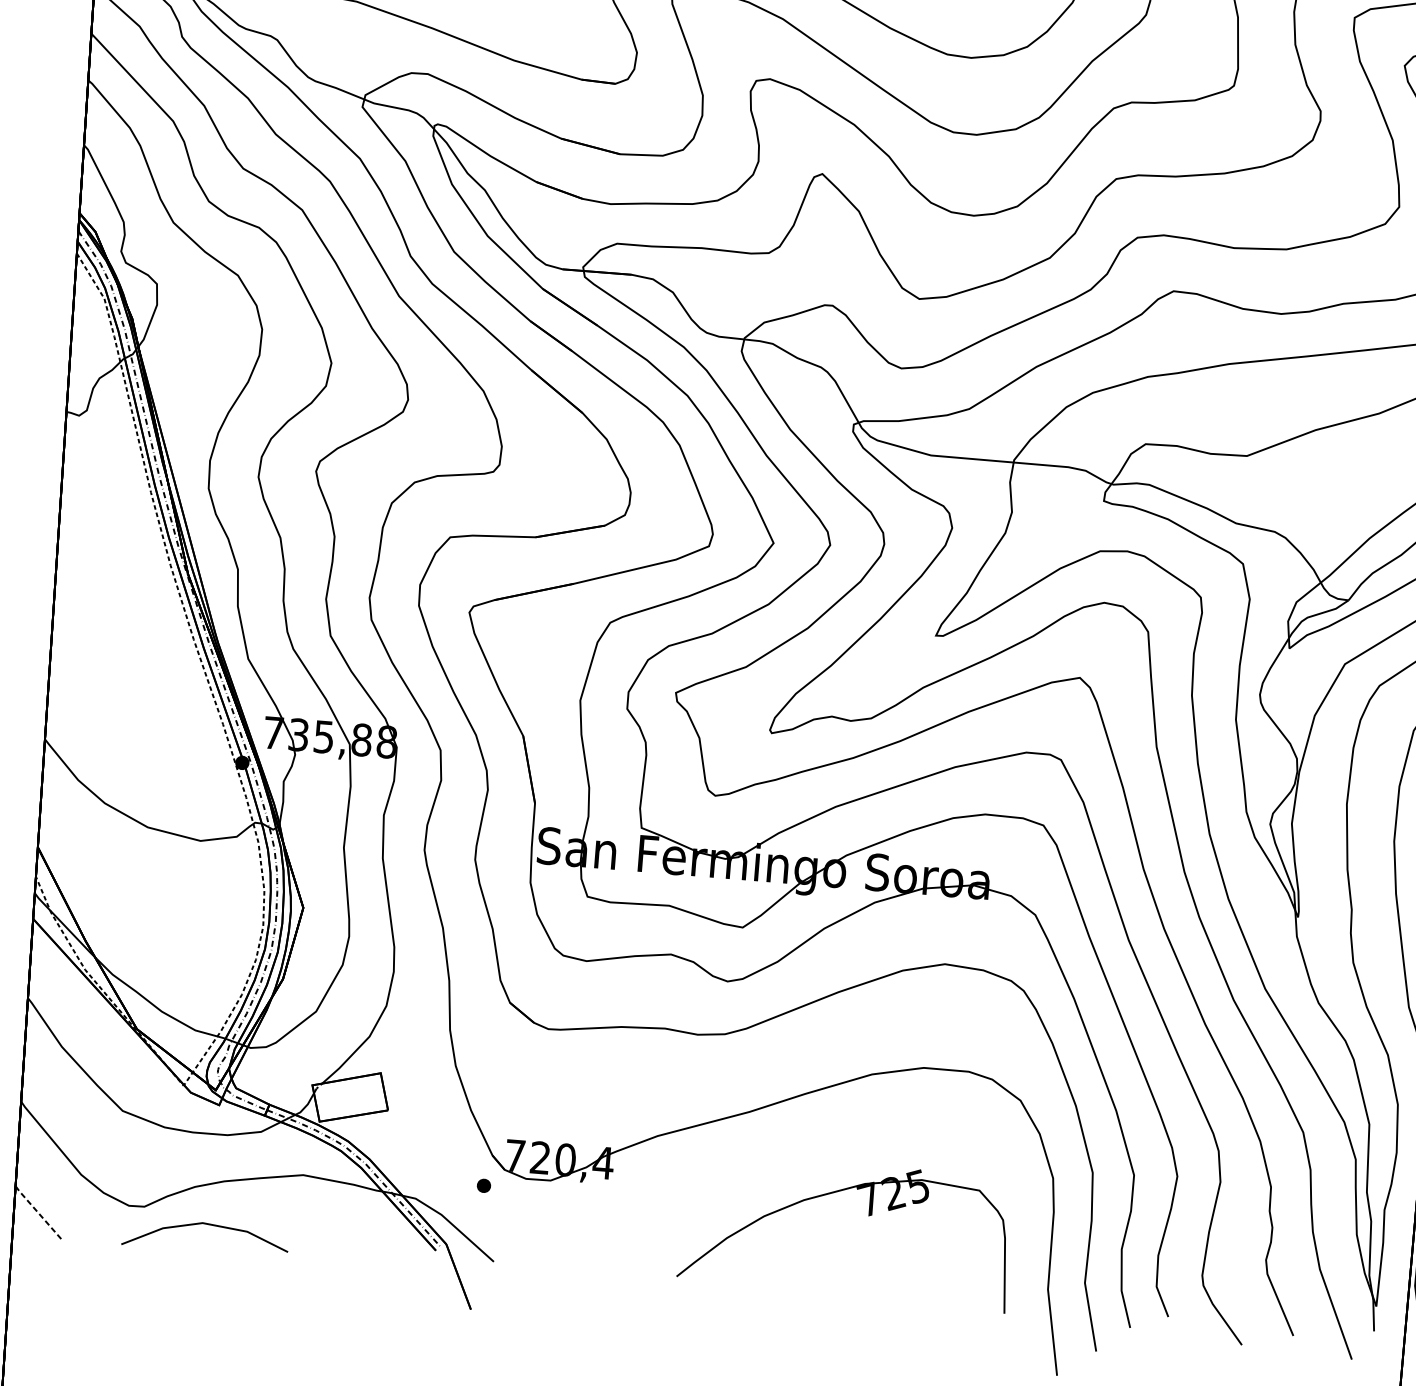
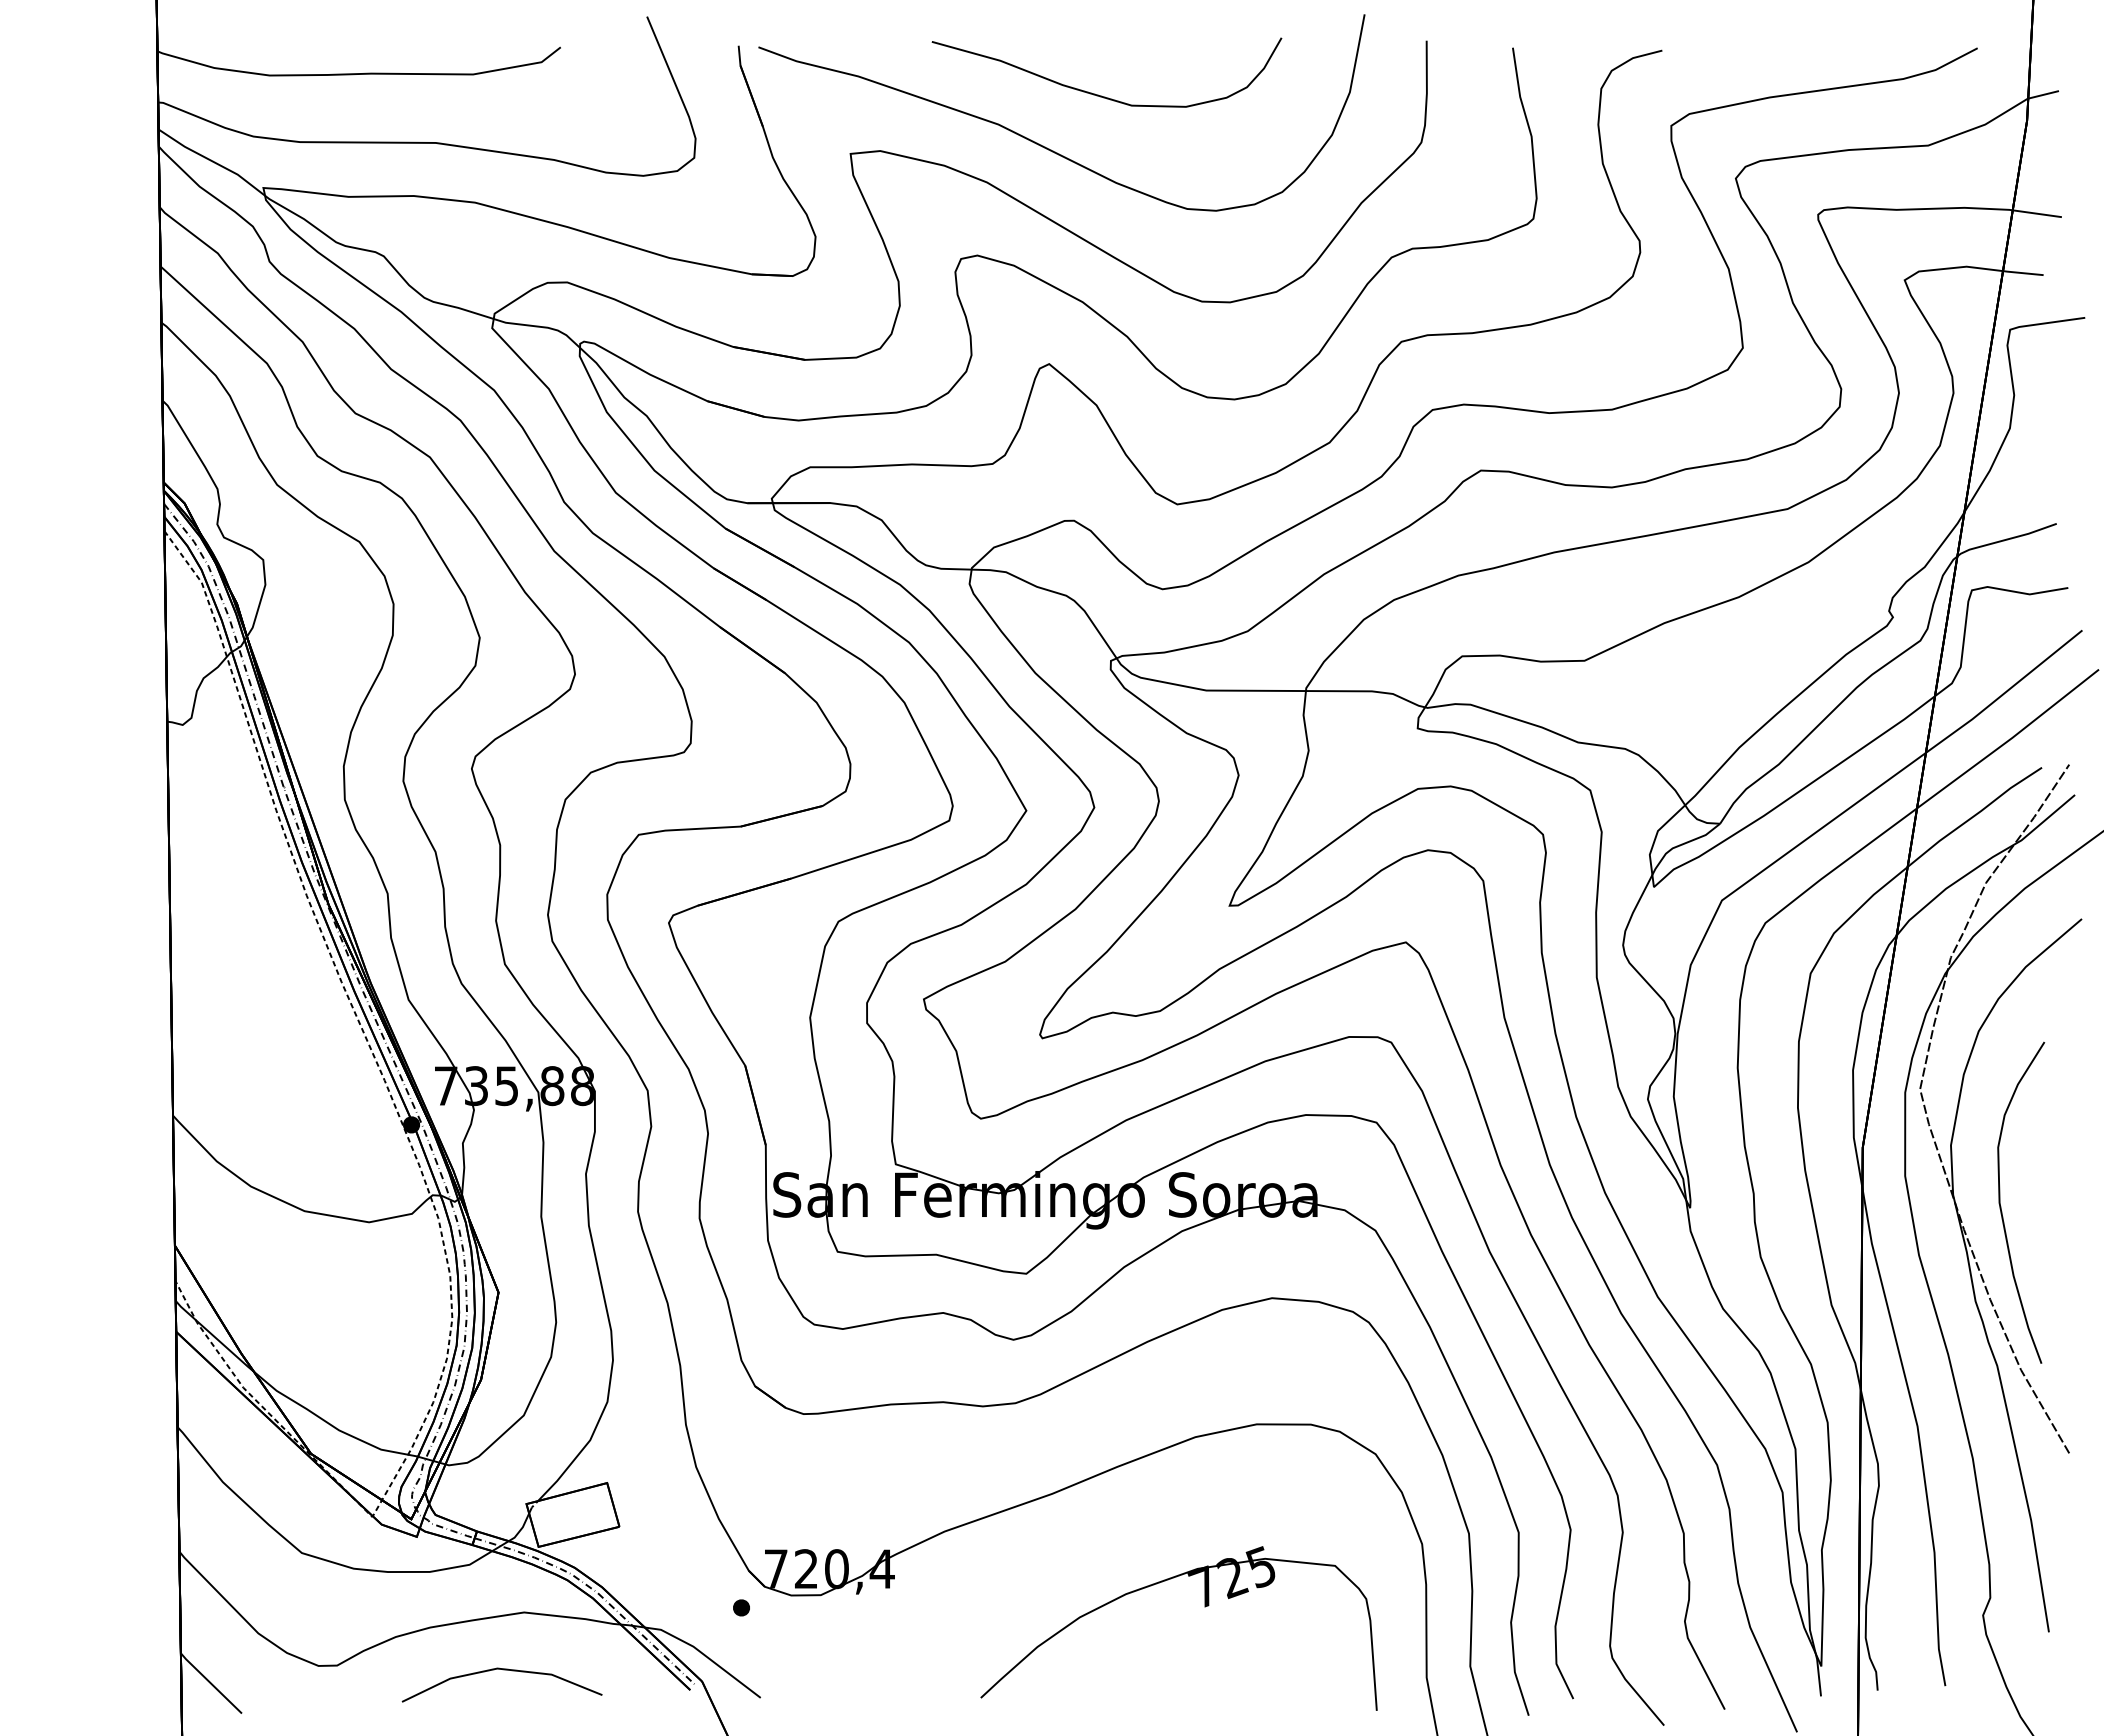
line: (39, 1213) -> (211, 1683), dashed -> solid
line: (207, 1225) -> (503, 1670), moved

